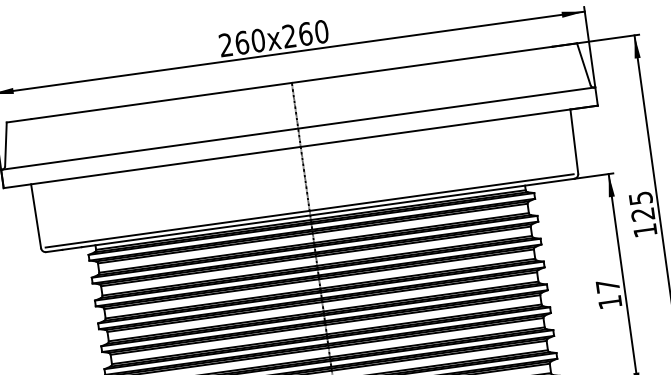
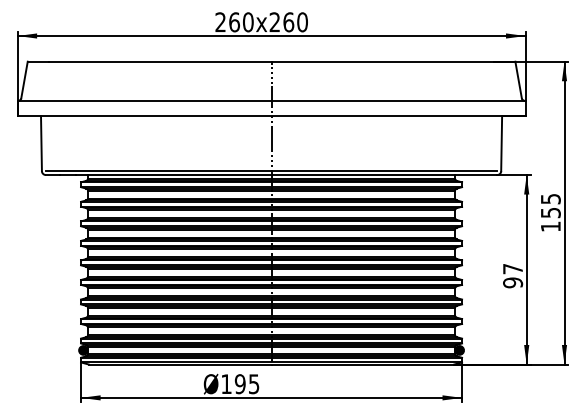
text: (642, 215) -> (550, 213), 125 -> 155
text: (610, 301) -> (513, 282), 17 -> 97

